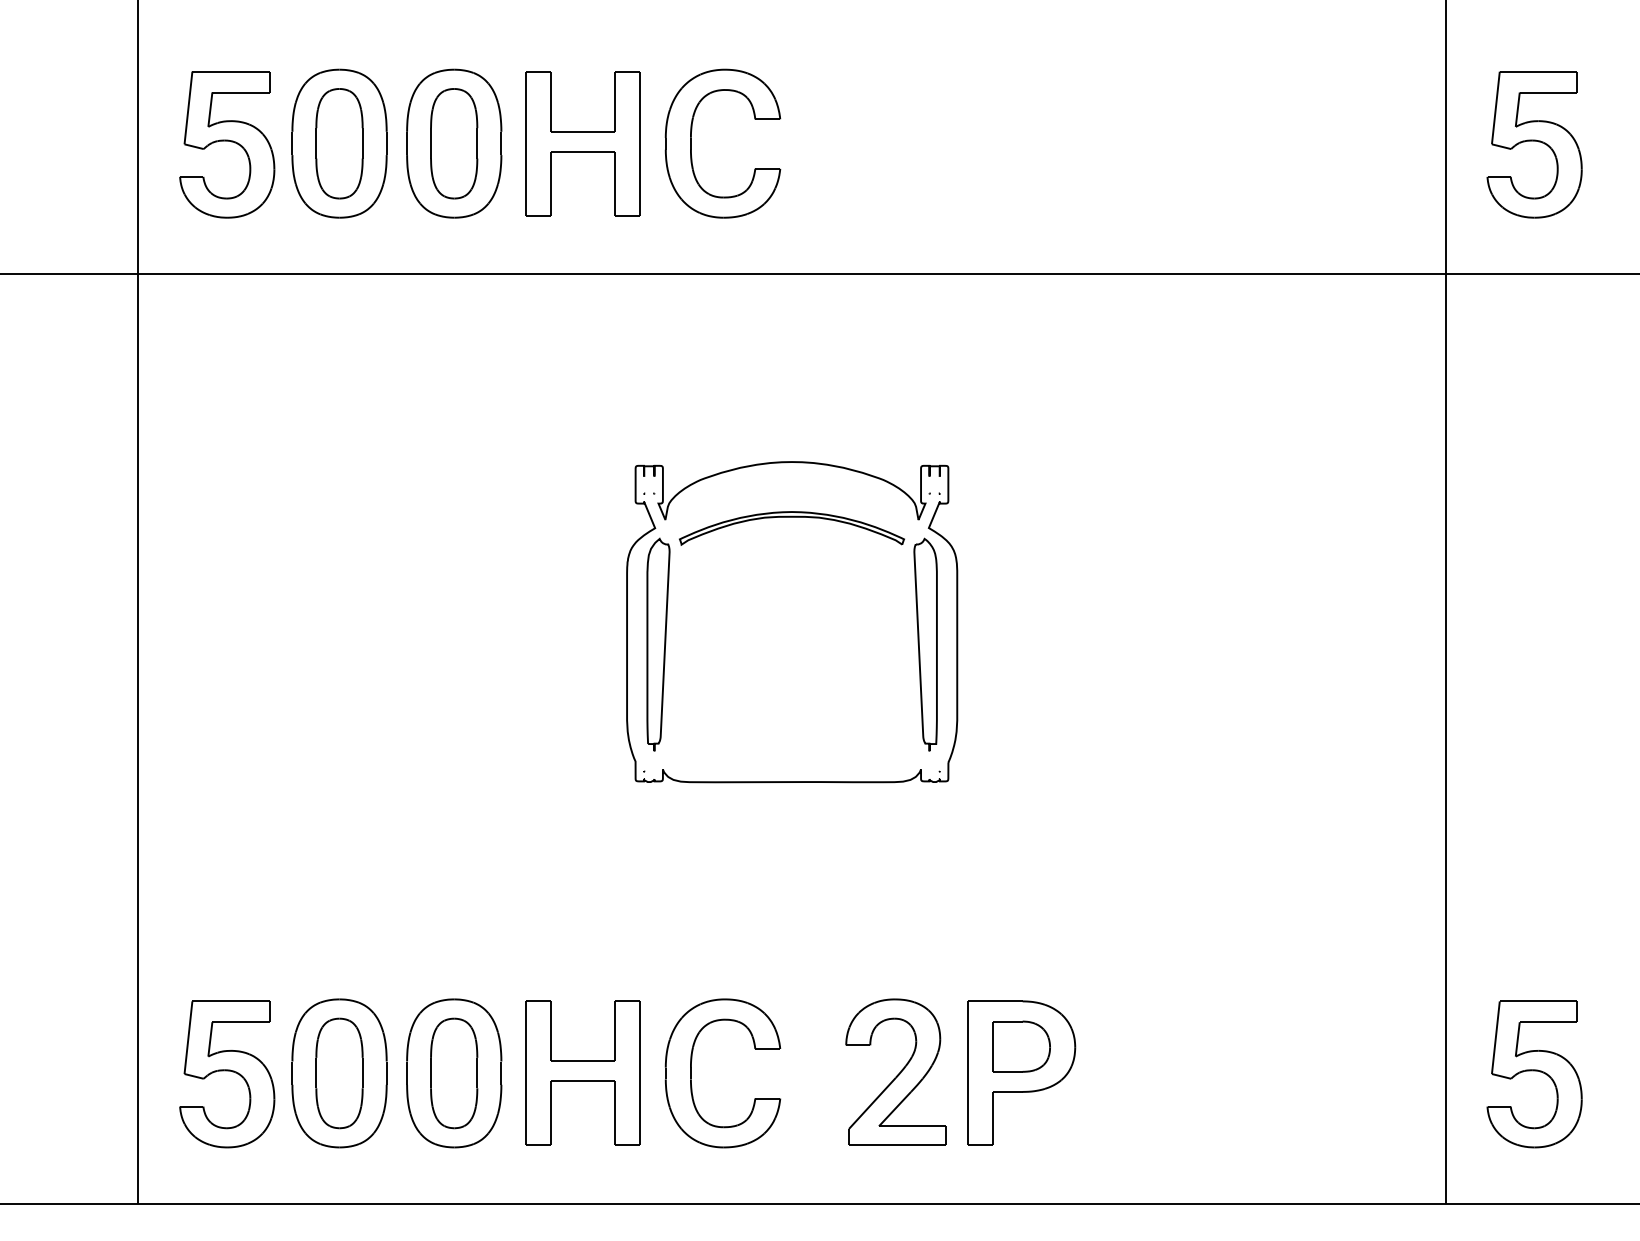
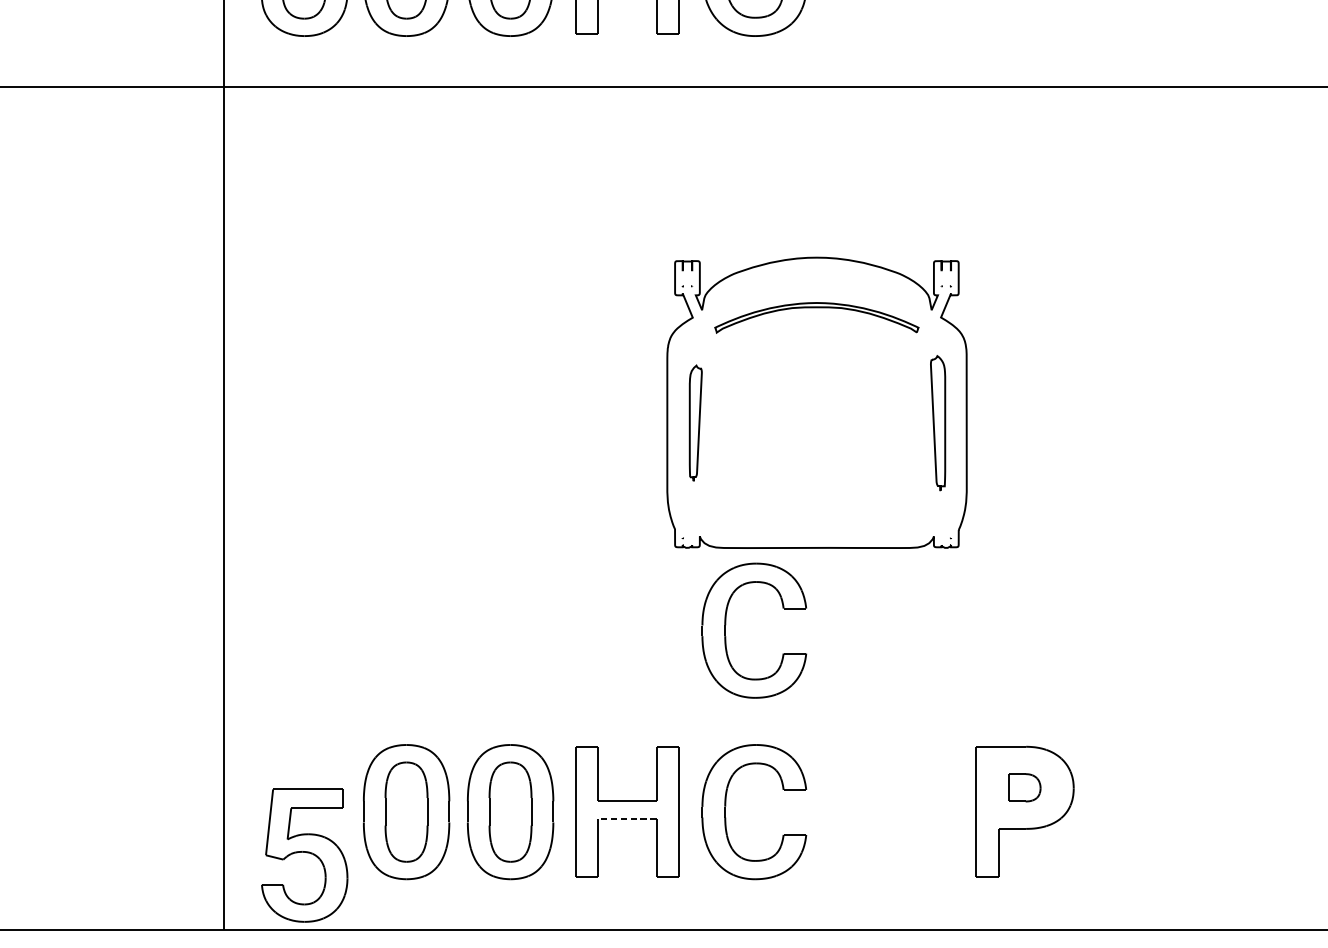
part: (658, 644) -> (695, 423), size x0.6
part: (925, 644) -> (937, 423), size x0.7
part: (691, 873) -> (725, 630), added
part: (1021, 1046) -> (1025, 787), size x0.6
part: (895, 1071) -> (910, 810), removed
part: (227, 1074) -> (304, 855), moved
line: (582, 1081) -> (626, 819), solid -> dashed

